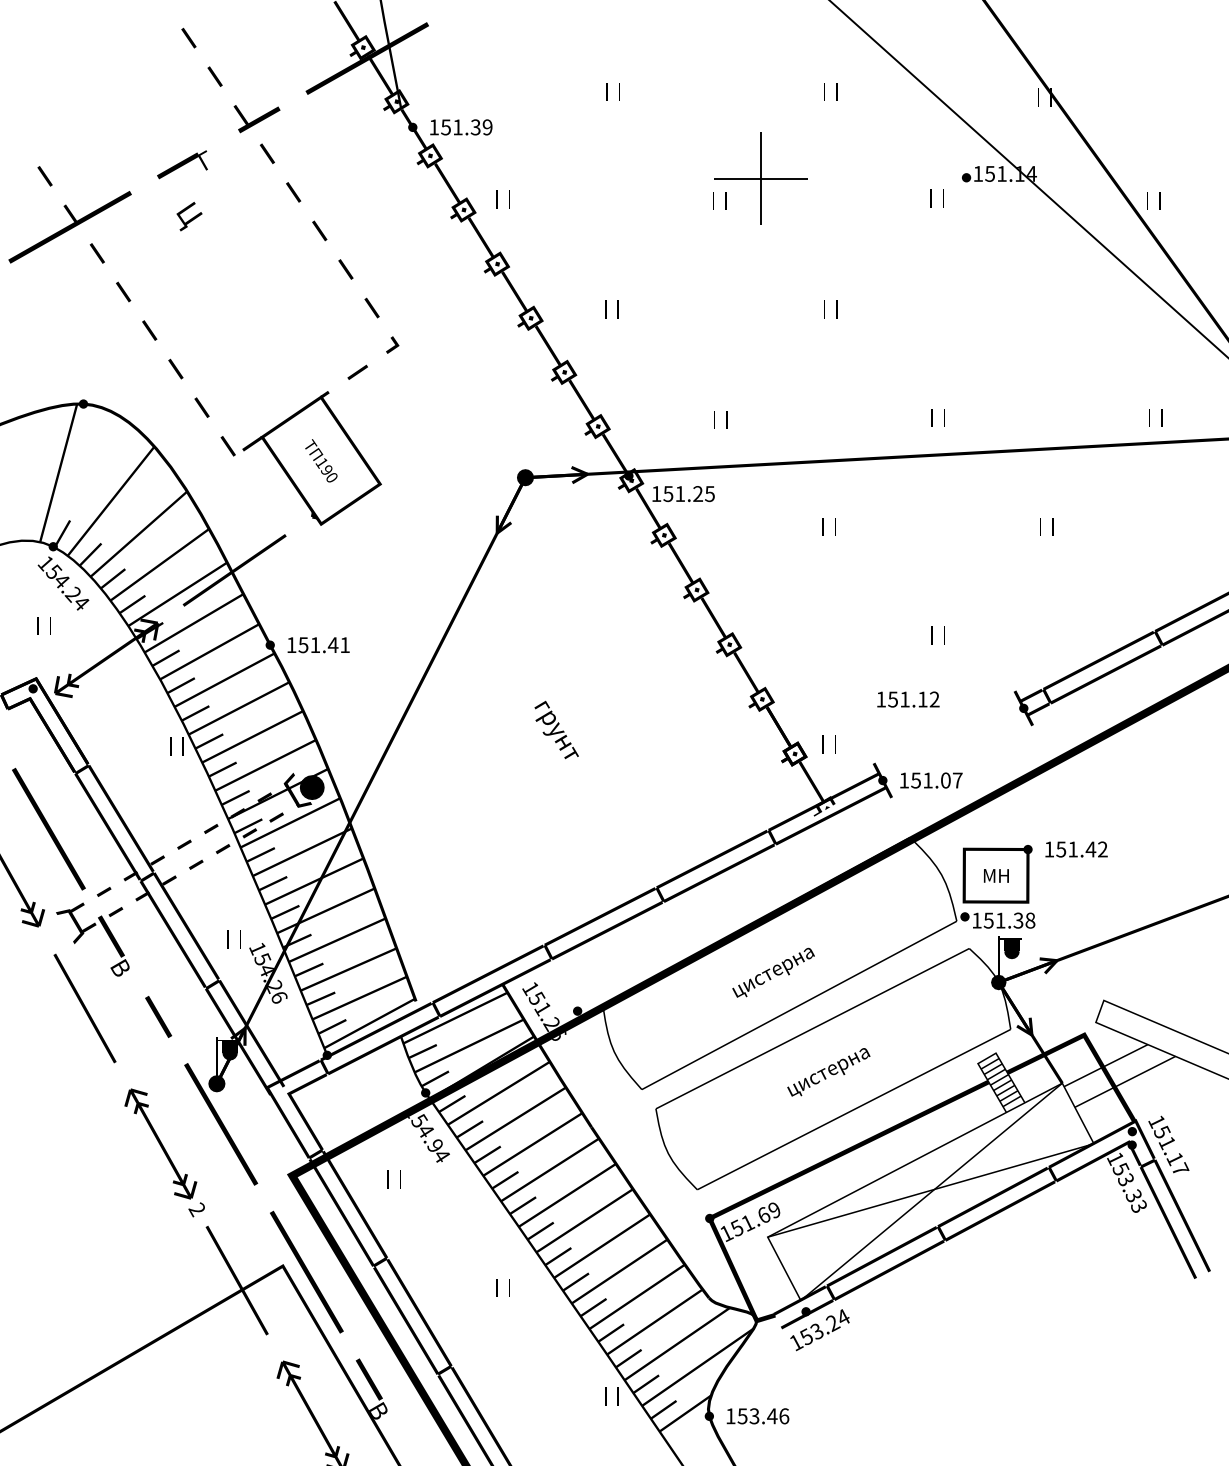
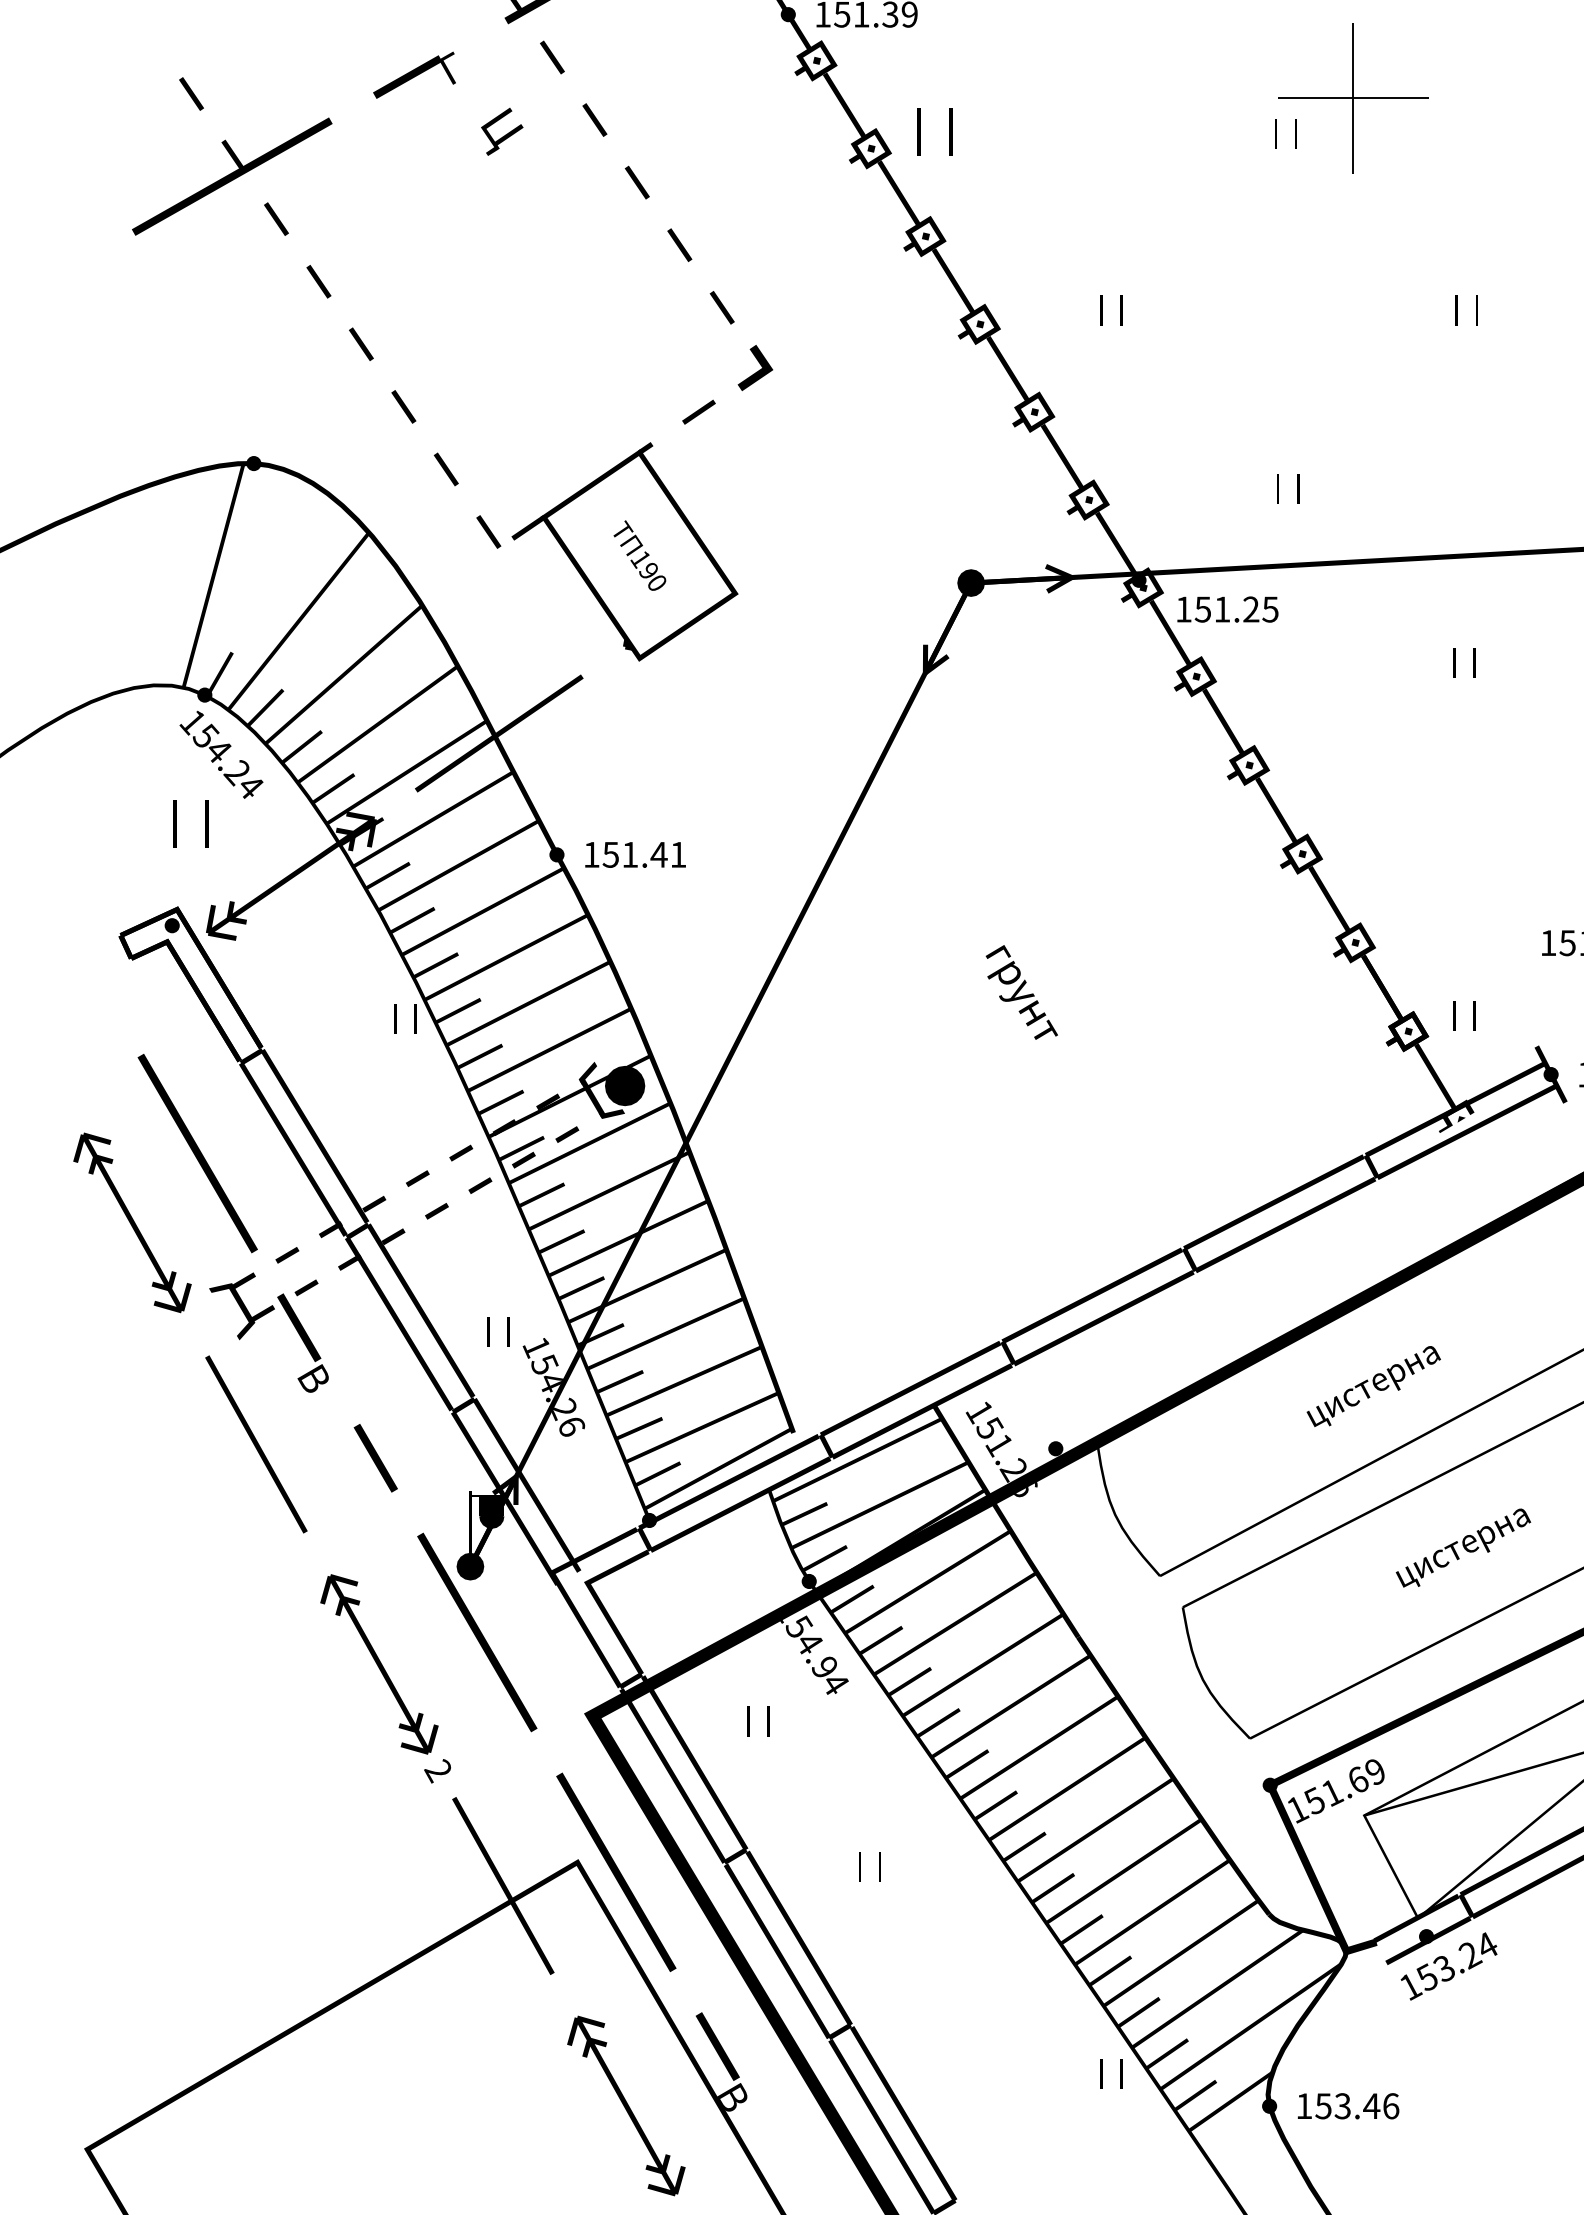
part: (502, 199) -> (933, 131), size x1.6
text: (189, 216) -> (502, 131), moved
part: (392, 344) -> (755, 366), size x1.6
part: (43, 625) -> (188, 822), size x1.6
part: (502, 1287) -> (868, 1866), moved

